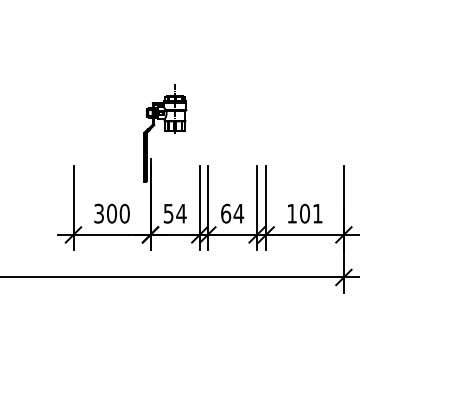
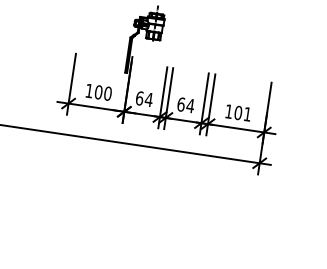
text: (98, 213) -> (88, 90), 300 -> 100
text: (168, 213) -> (139, 98), 54 -> 64

